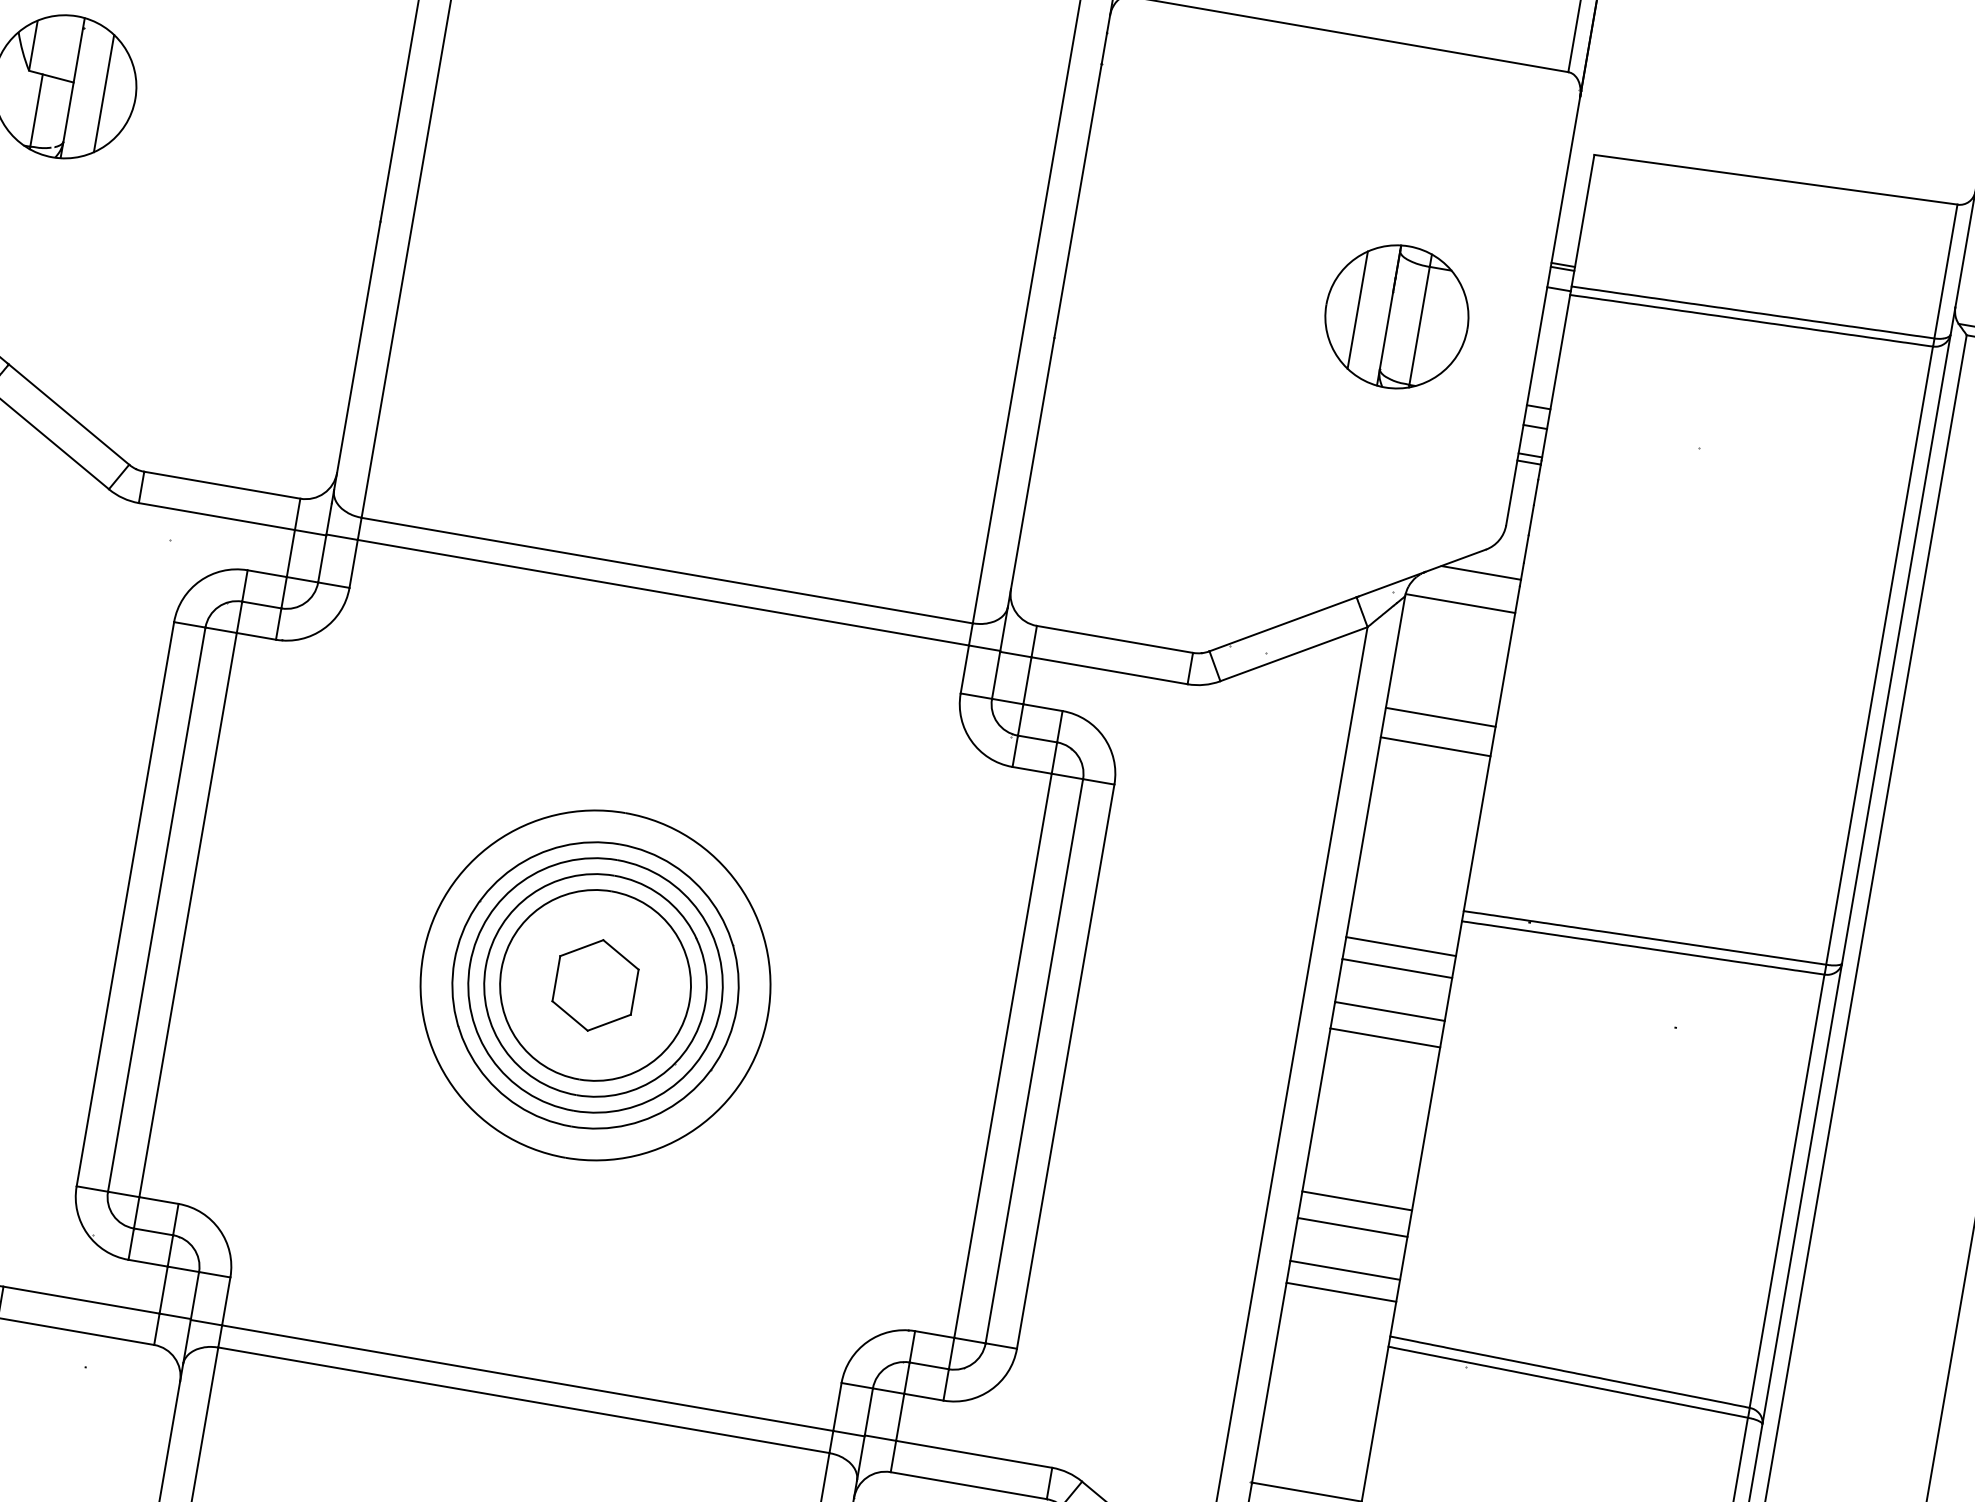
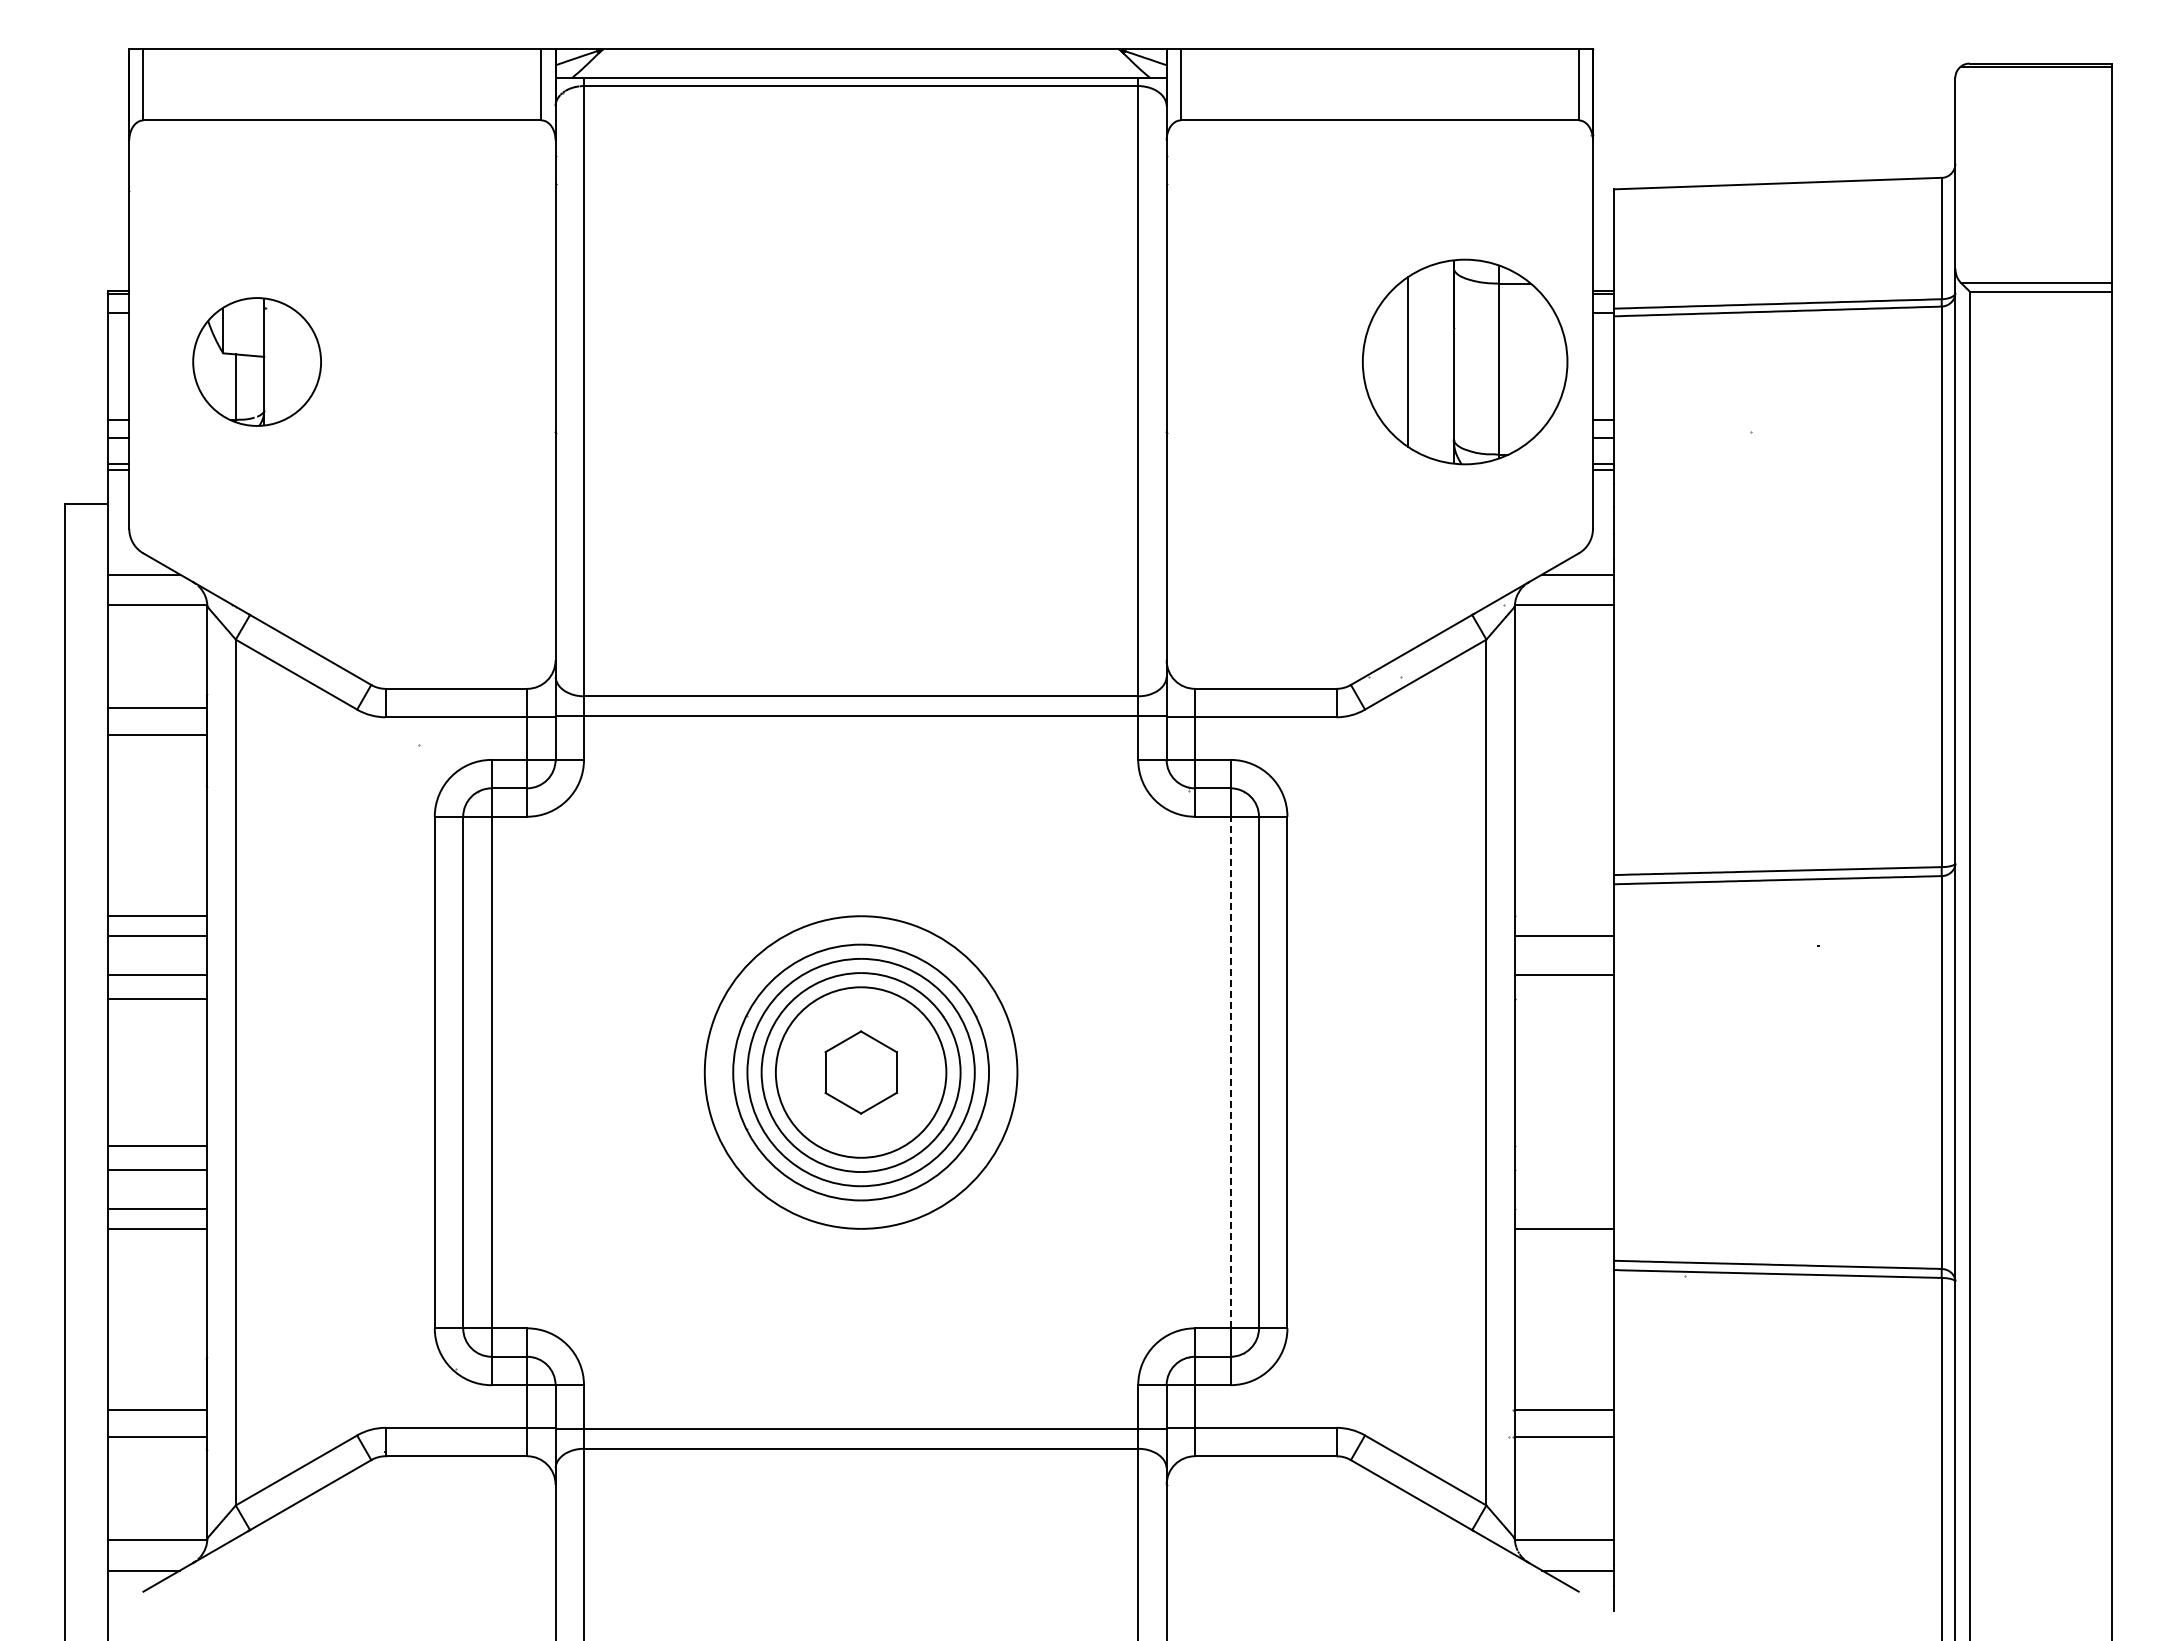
line: (103, 93) -> (292, 361), removed
part: (1396, 316) -> (1464, 361), size x1.6
line: (1440, 716) -> (1564, 707), removed
line: (1435, 746) -> (1564, 734), removed
line: (1401, 946) -> (1564, 915), removed
line: (1385, 1037) -> (1564, 998), removed
line: (1002, 1055) -> (1230, 1072), solid -> dashed
line: (1357, 1200) -> (1564, 1146), removed
line: (1352, 1227) -> (1564, 1170), removed
line: (1345, 1270) -> (1564, 1209), removed

